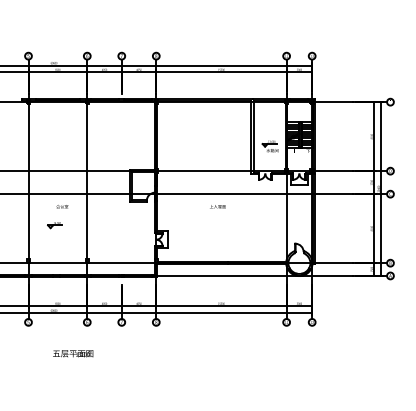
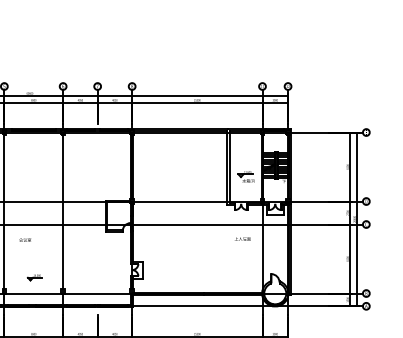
text: (62, 206) -> (25, 239), moved
text: (217, 206) -> (242, 238), moved
part: (54, 225) -> (34, 277), moved

